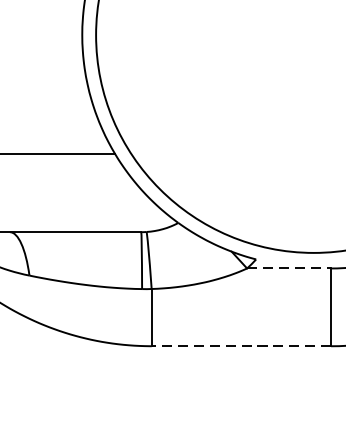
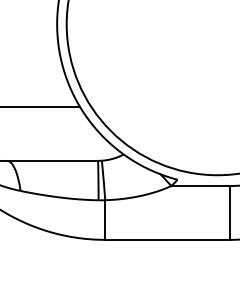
line: (289, 269) -> (200, 186), dashed -> solid
line: (240, 345) -> (166, 239), dashed -> solid

